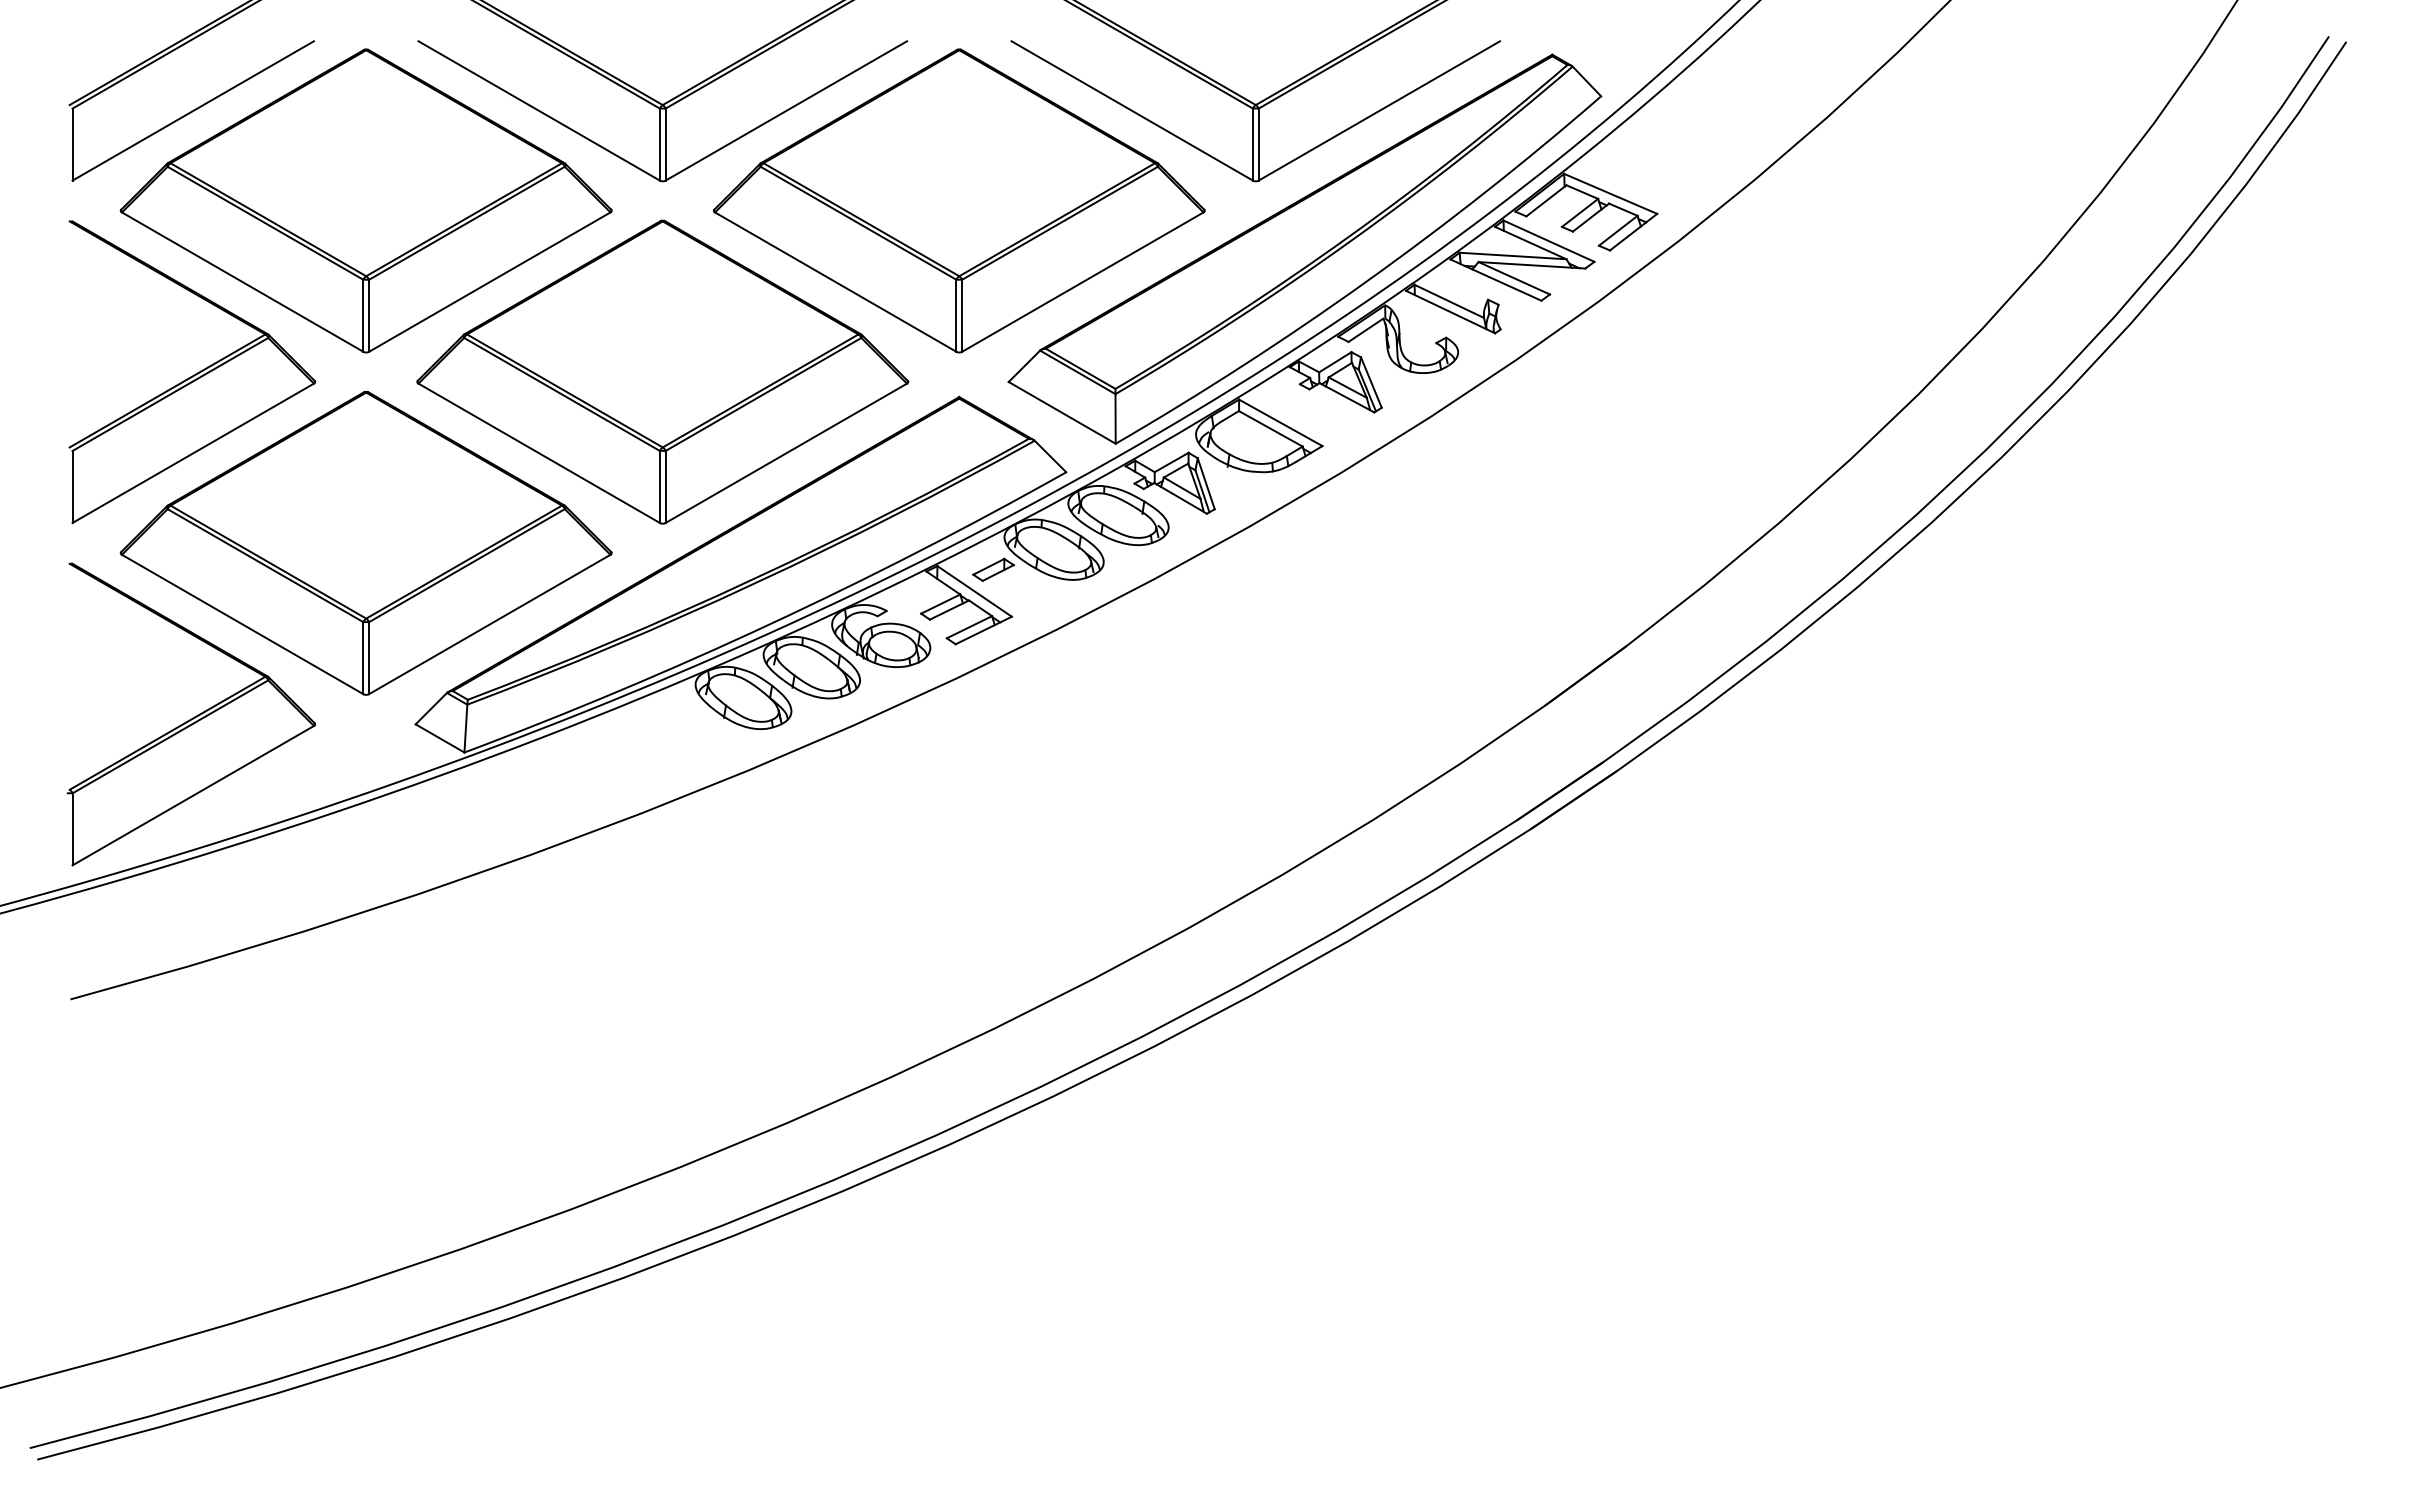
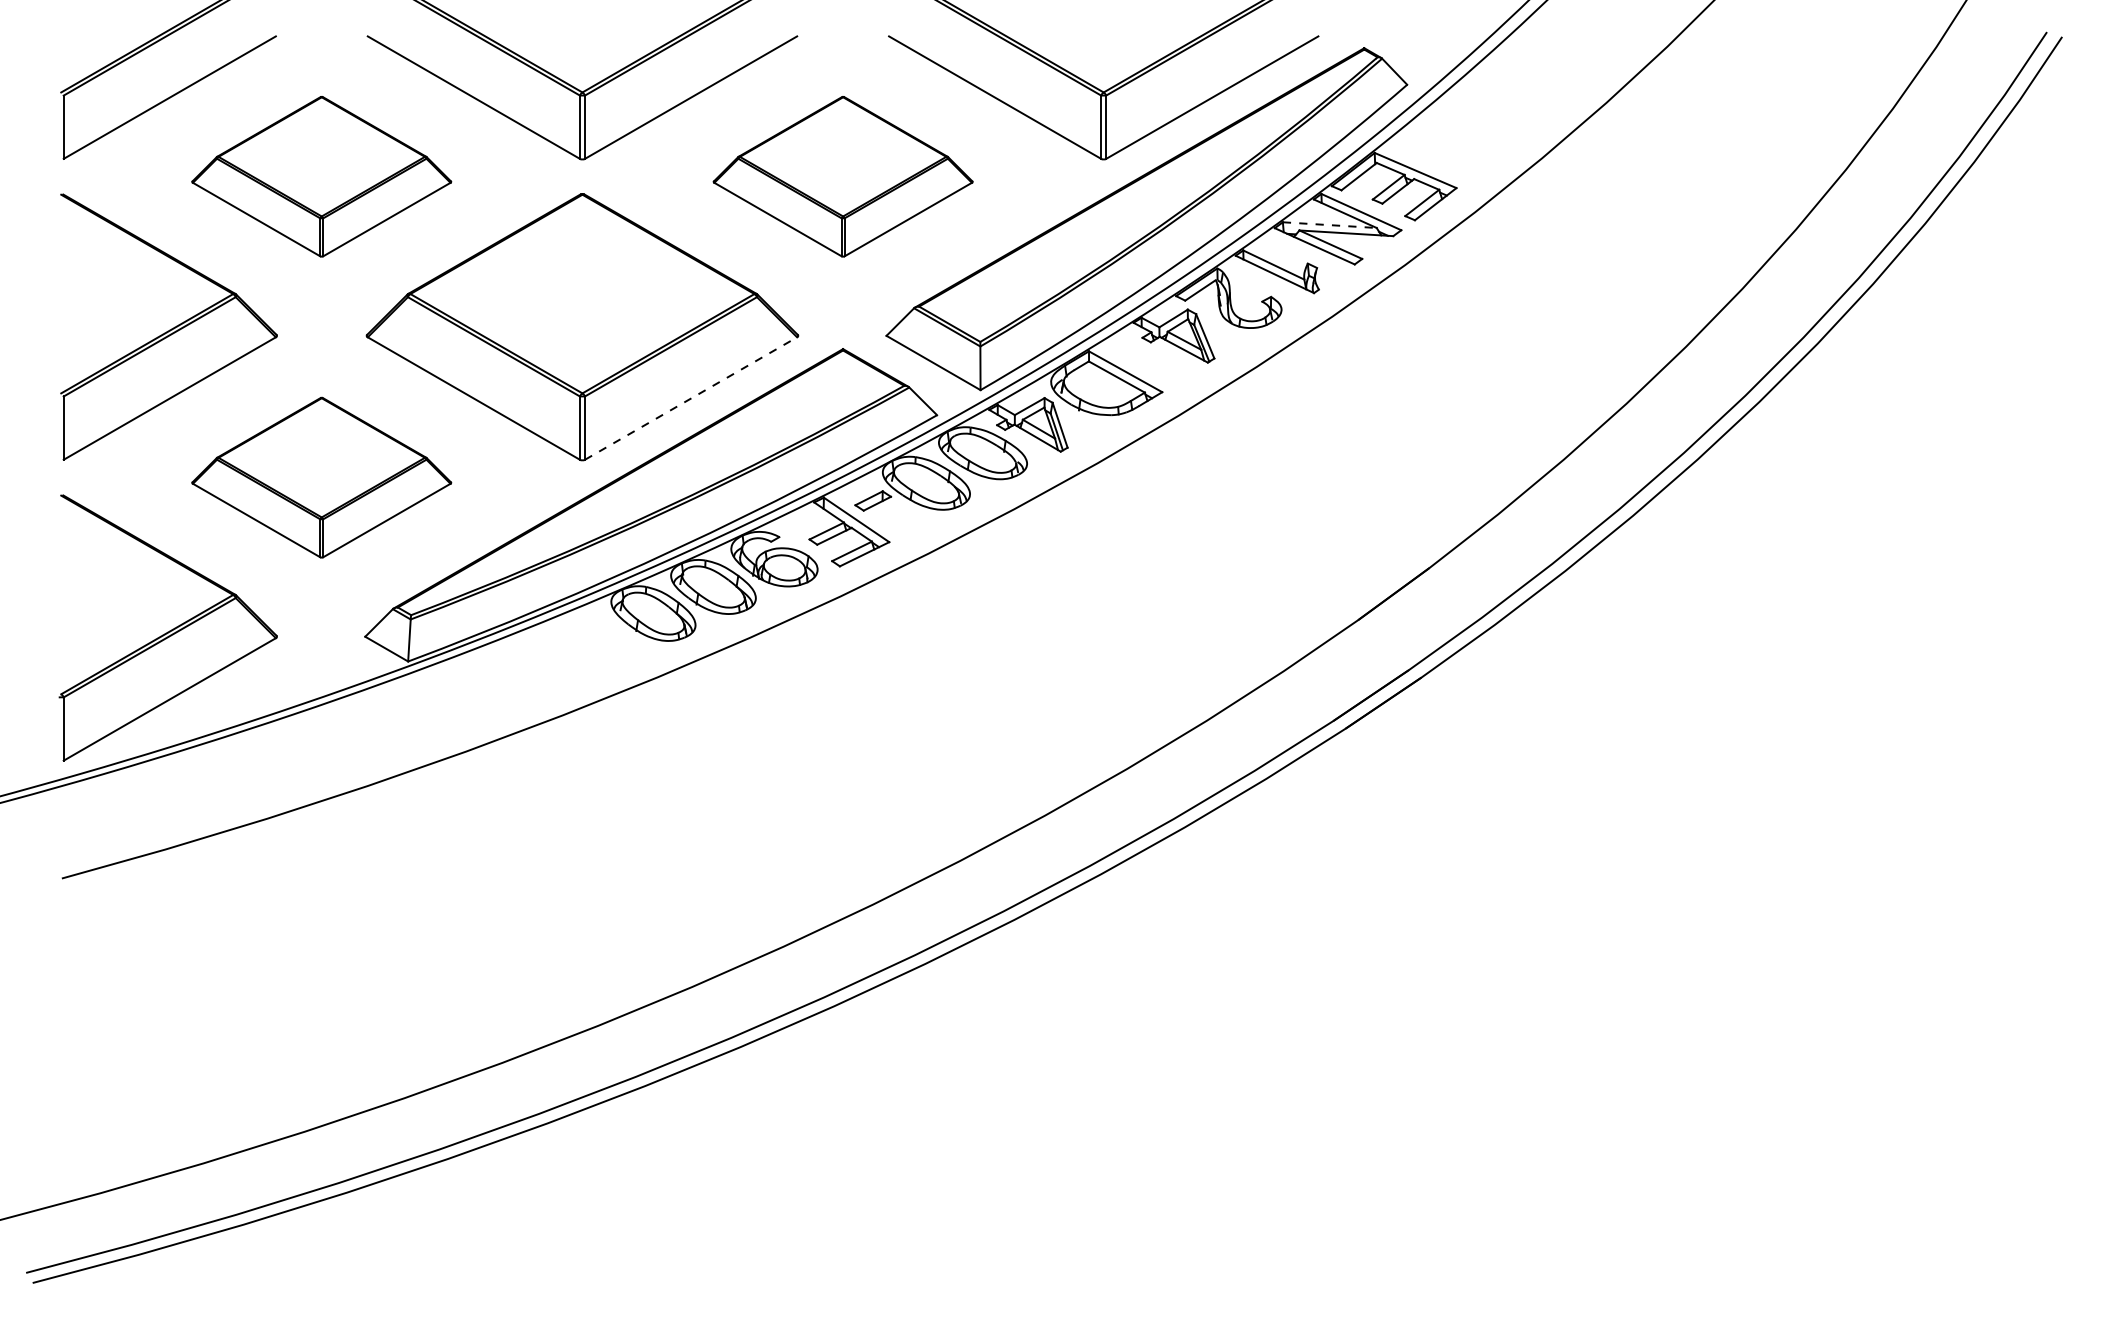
part: (365, 200) -> (321, 176), size x0.6
part: (959, 200) -> (843, 176), size x0.6
line: (1513, 256) -> (1330, 225), solid -> dashed
line: (786, 453) -> (691, 398), solid -> dashed
part: (365, 543) -> (321, 477), size x0.6

